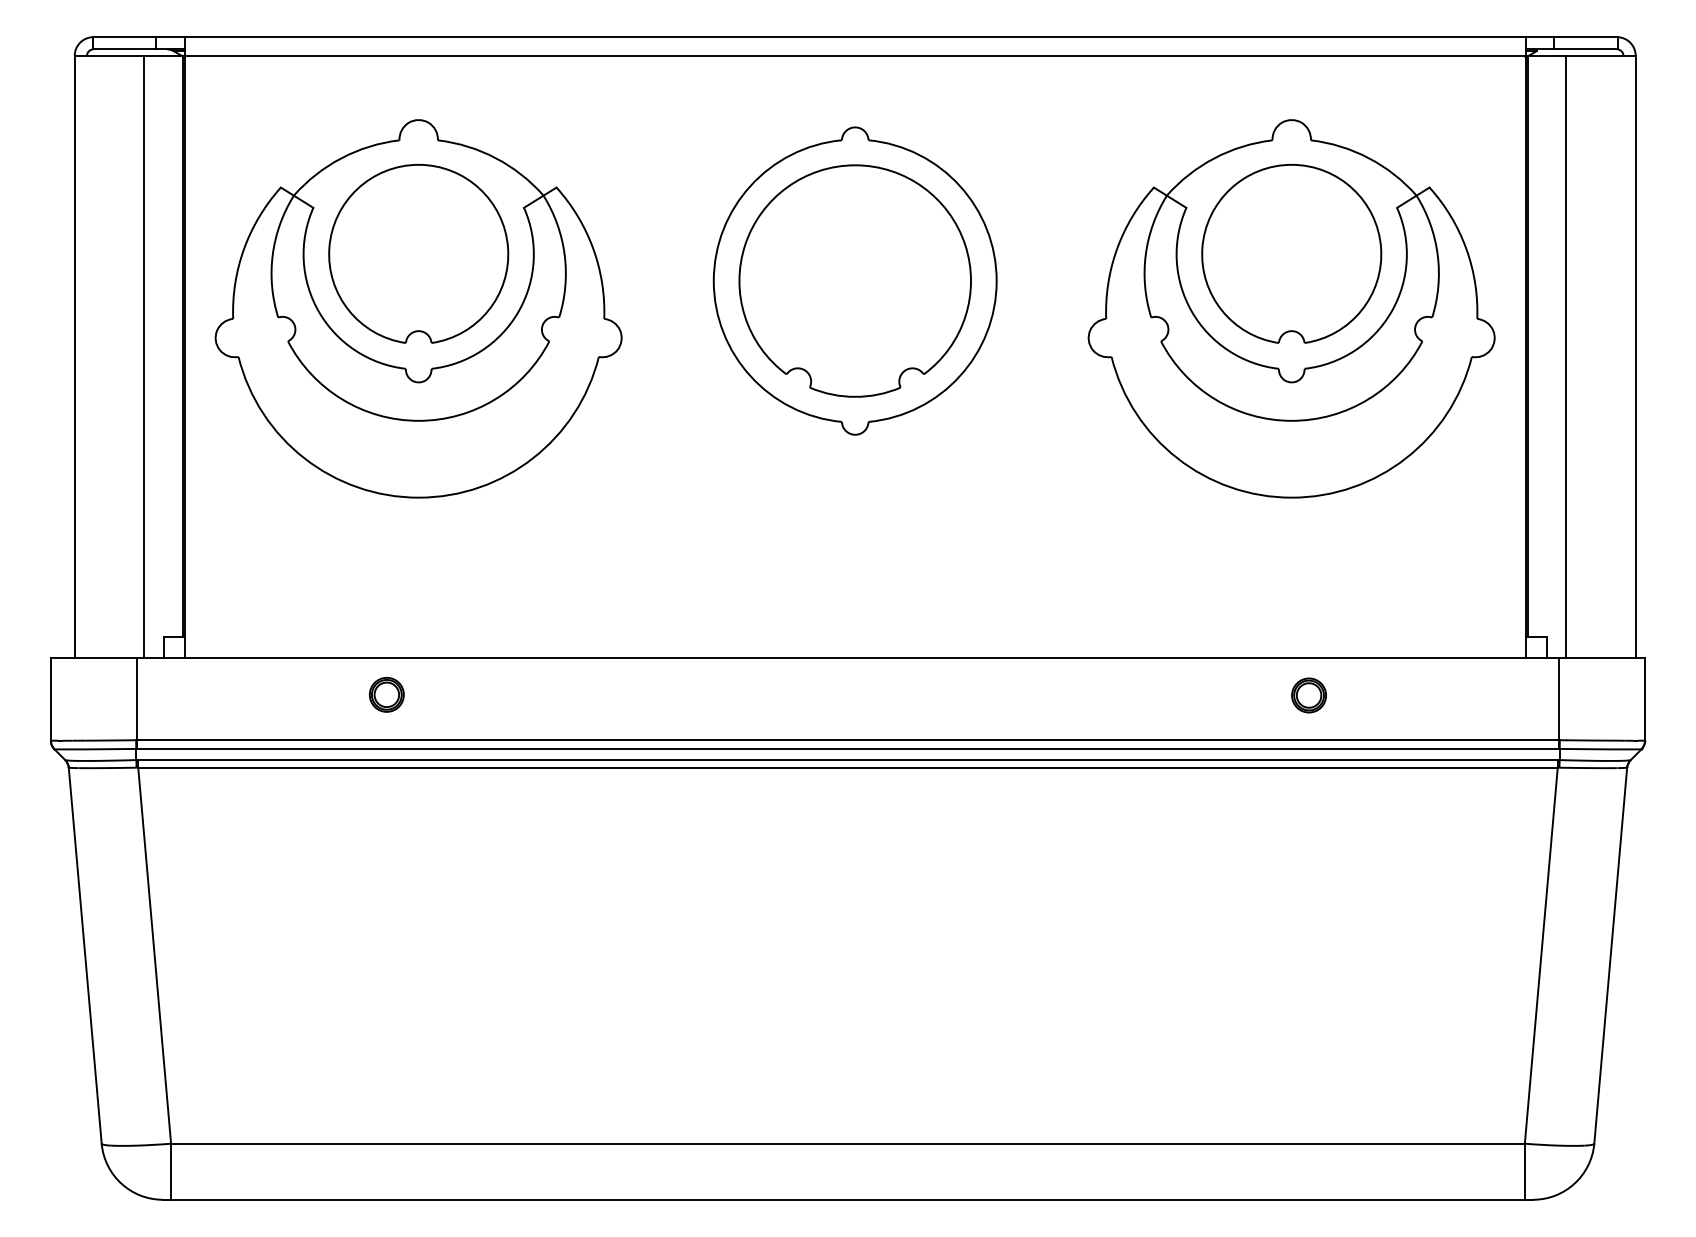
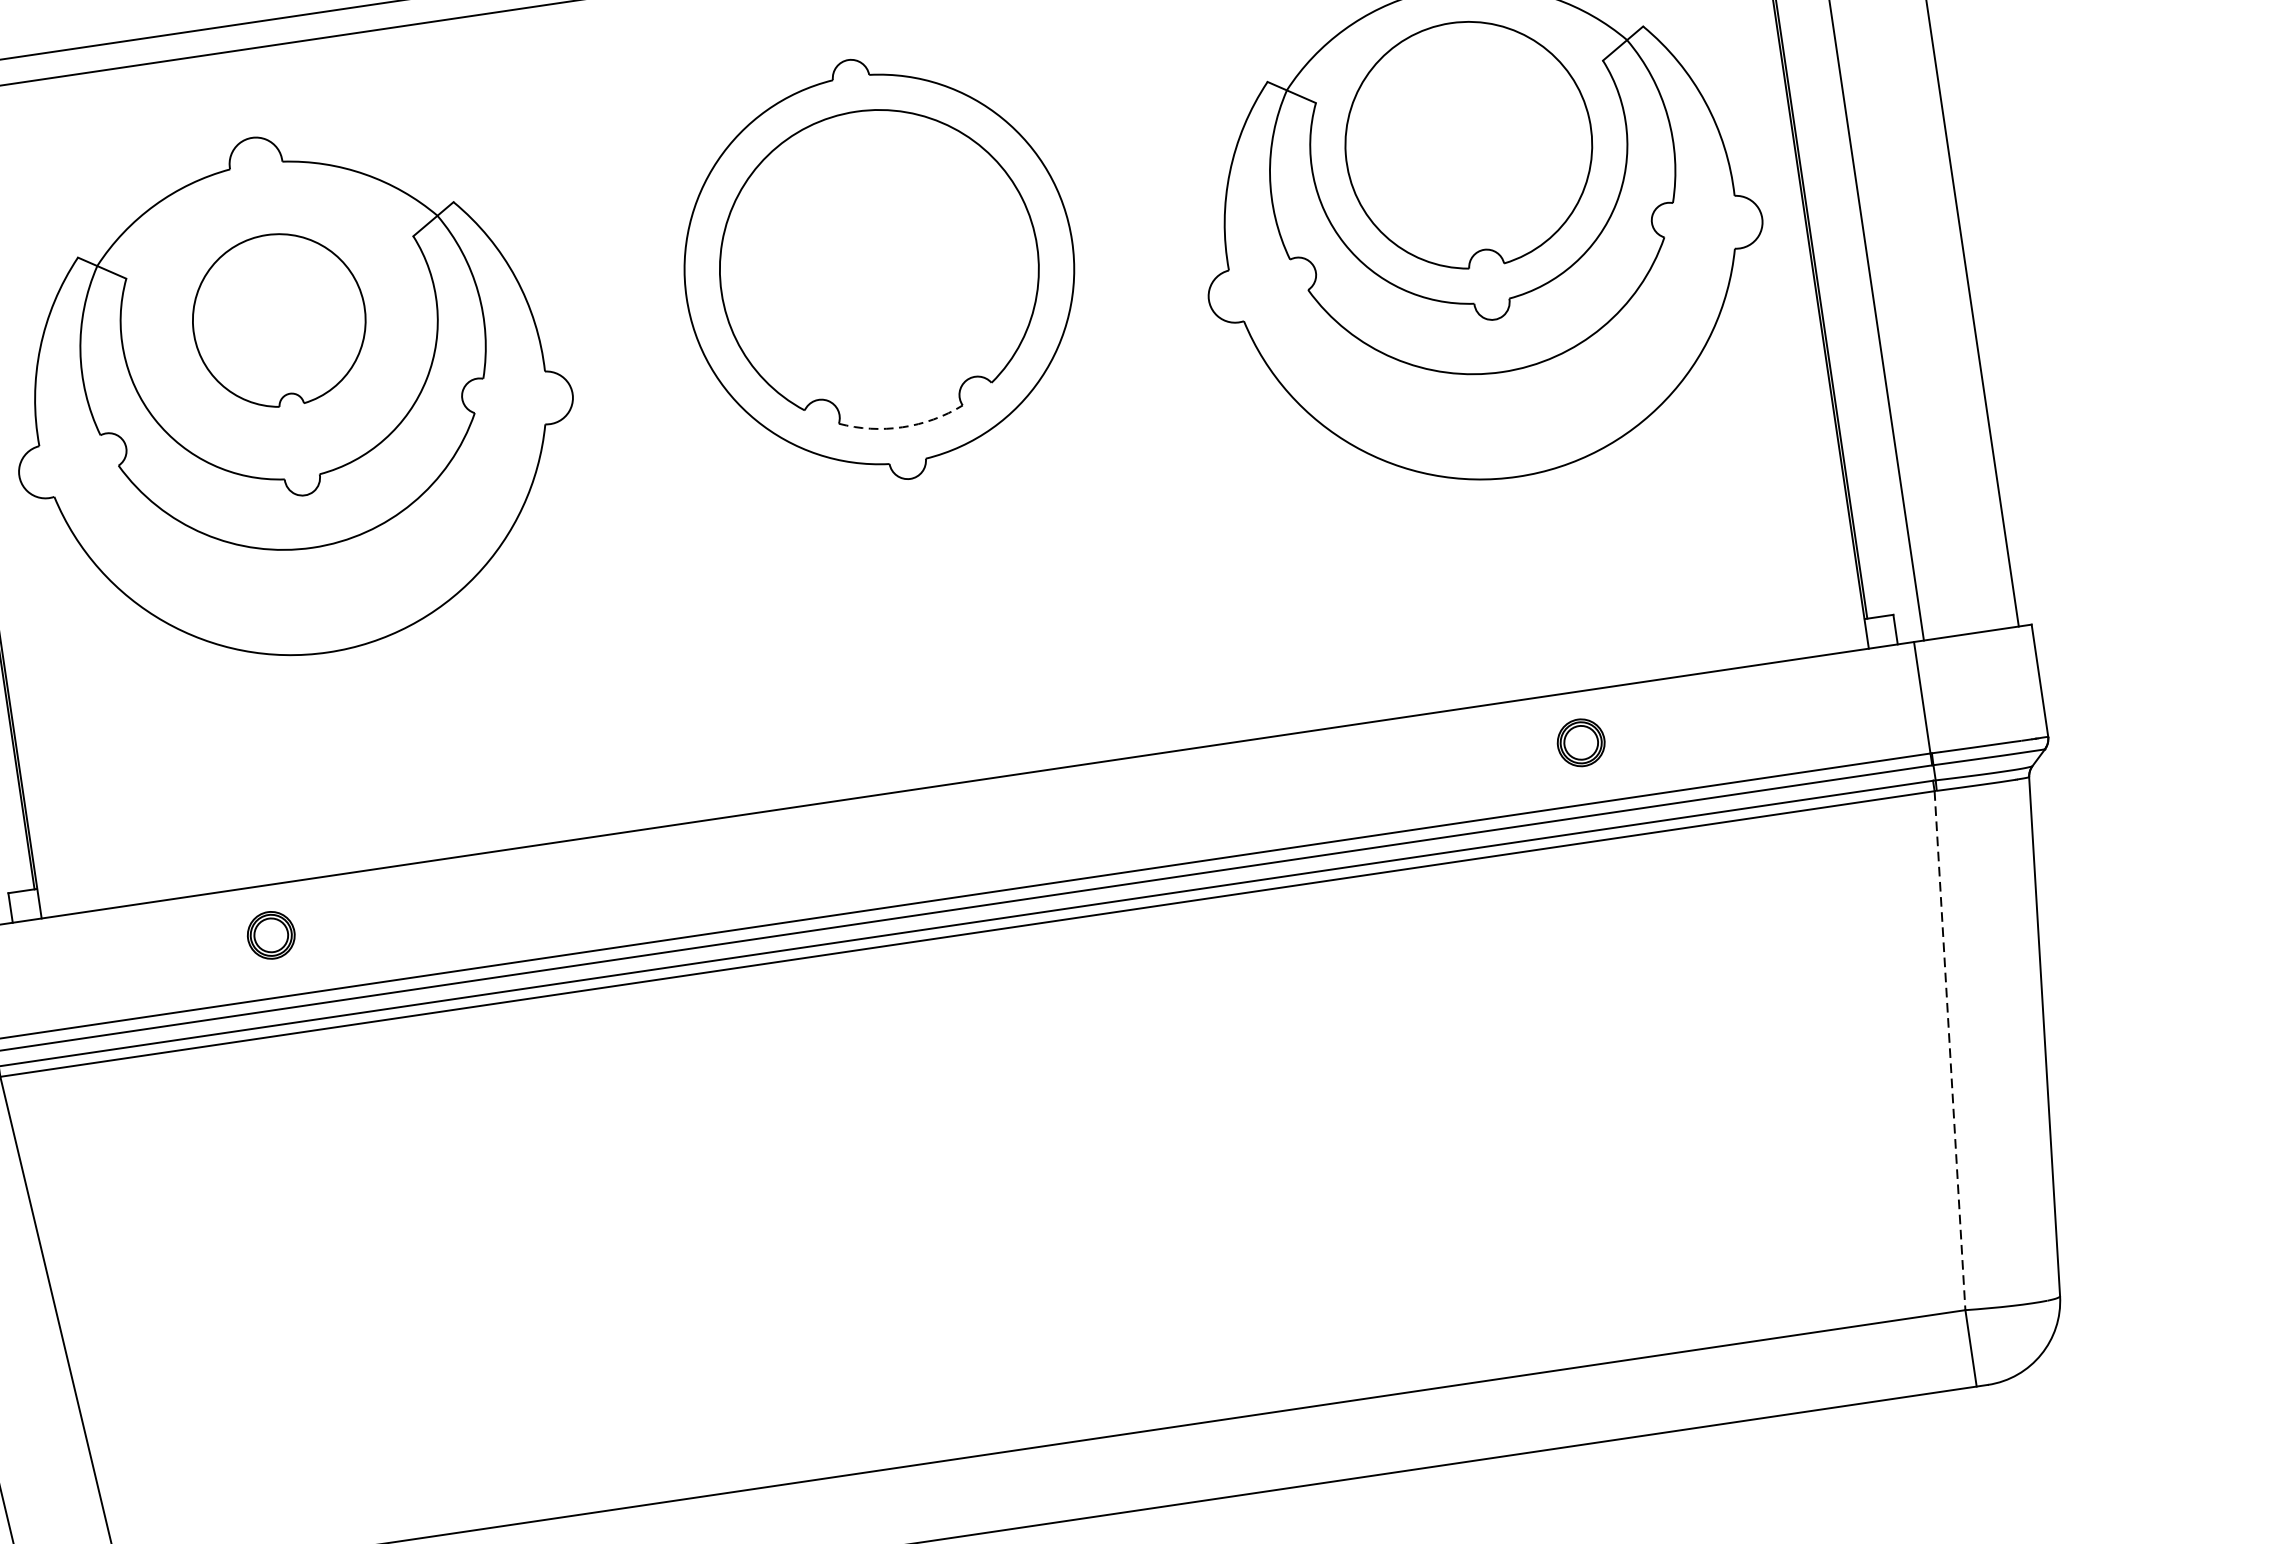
part: (418, 253) -> (278, 319), size x0.7
arc: (855, 396) -> (902, 426), solid -> dashed
part: (386, 694) -> (270, 934), moved
line: (1541, 955) -> (1950, 1050), solid -> dashed

